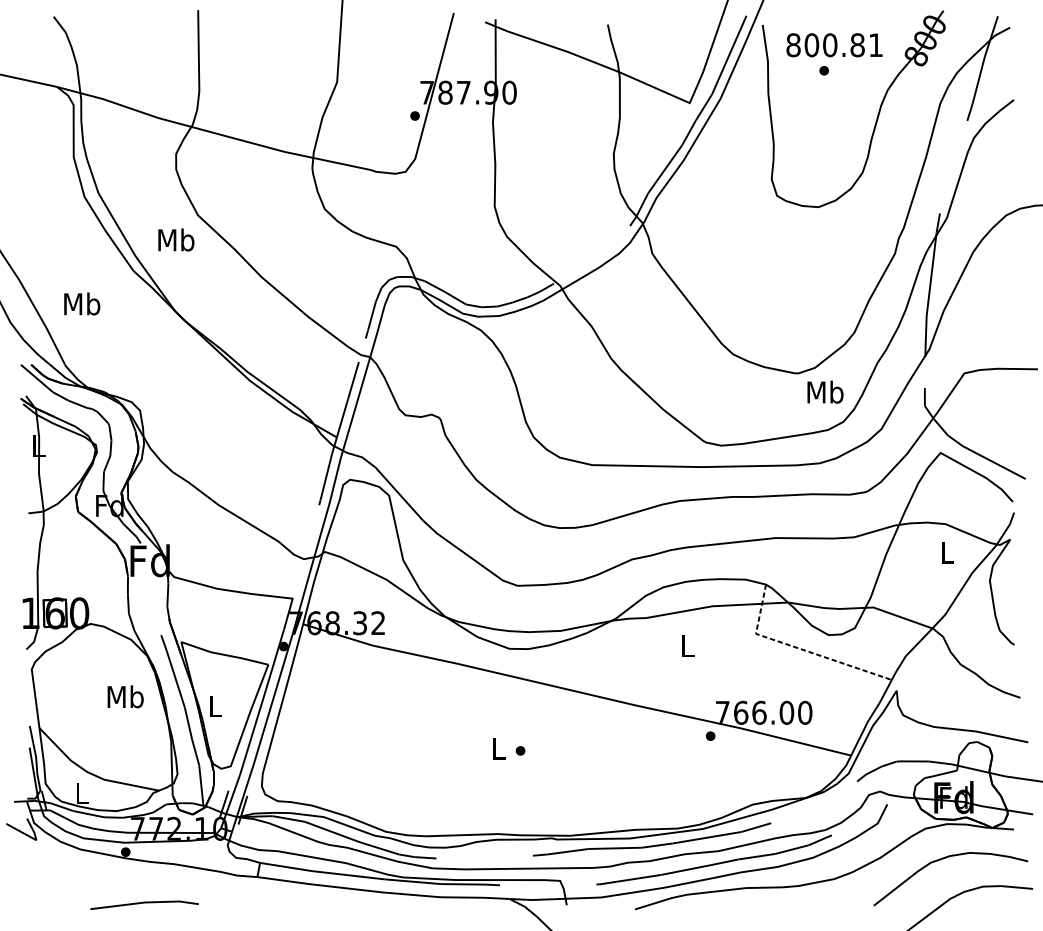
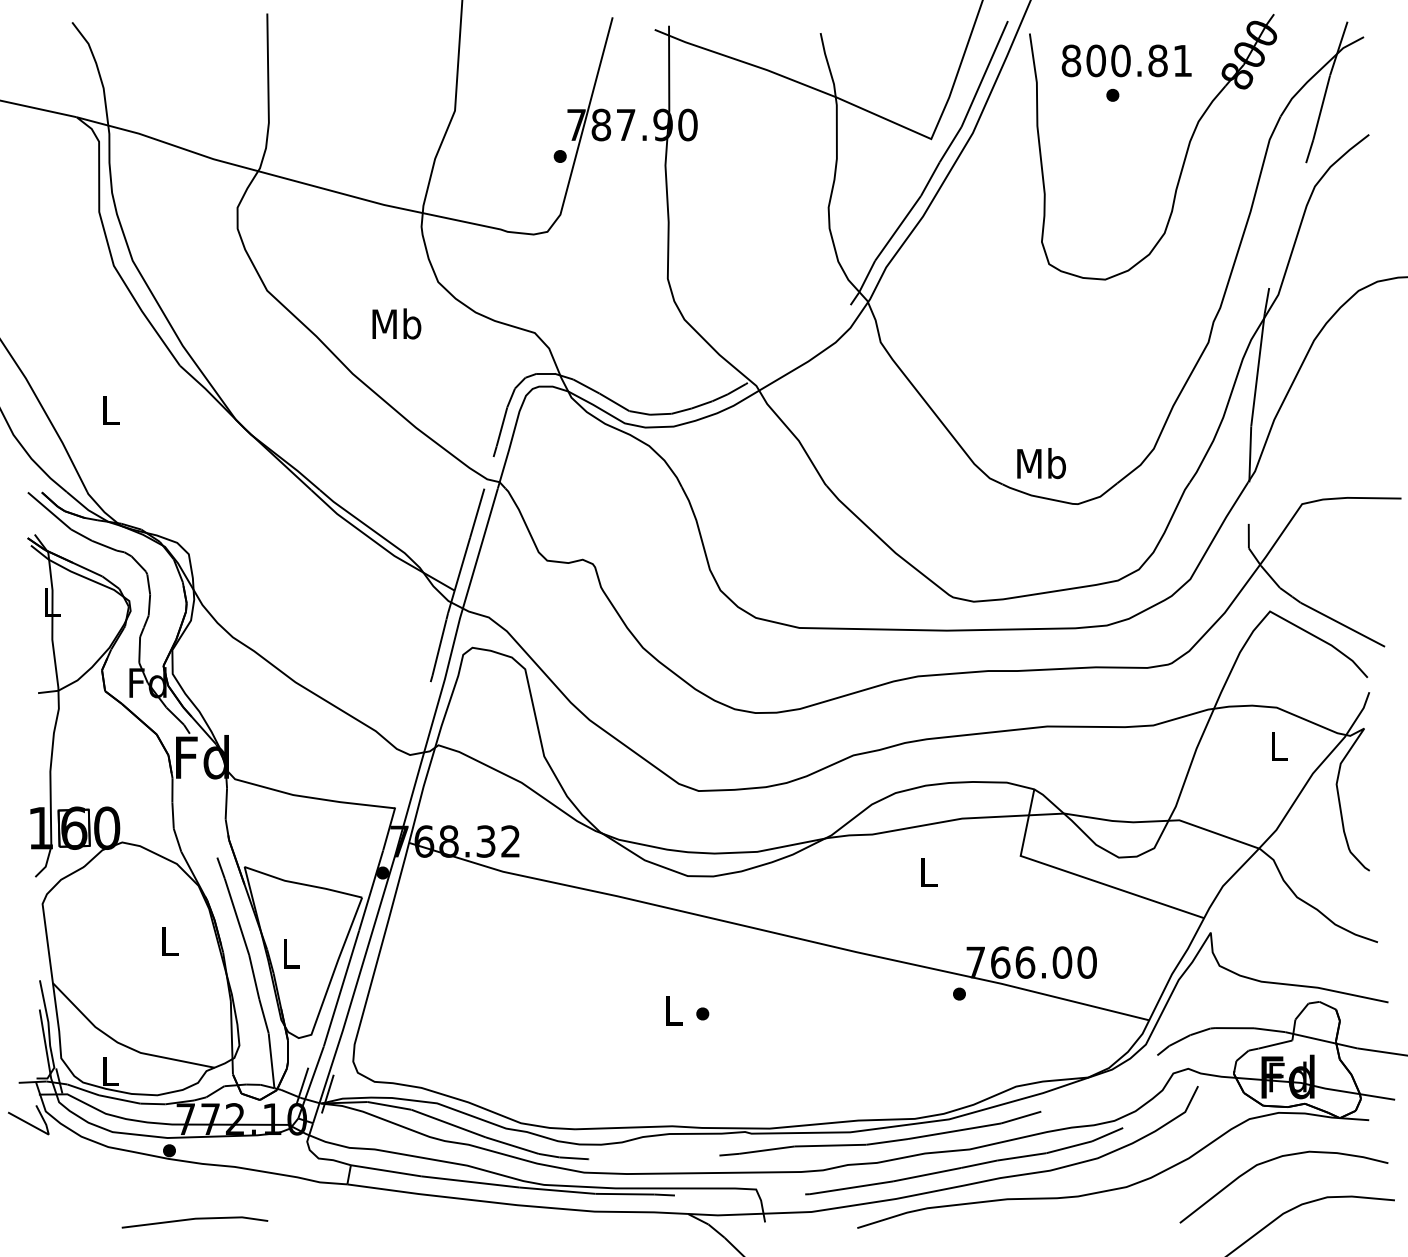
text: (176, 239) -> (396, 323), moved
text: (82, 303) -> (110, 409), Mb -> L
text: (825, 392) -> (1041, 463), moved
line: (800, 649) -> (1080, 876), dashed -> solid
text: (125, 696) -> (169, 940), Mb -> L

